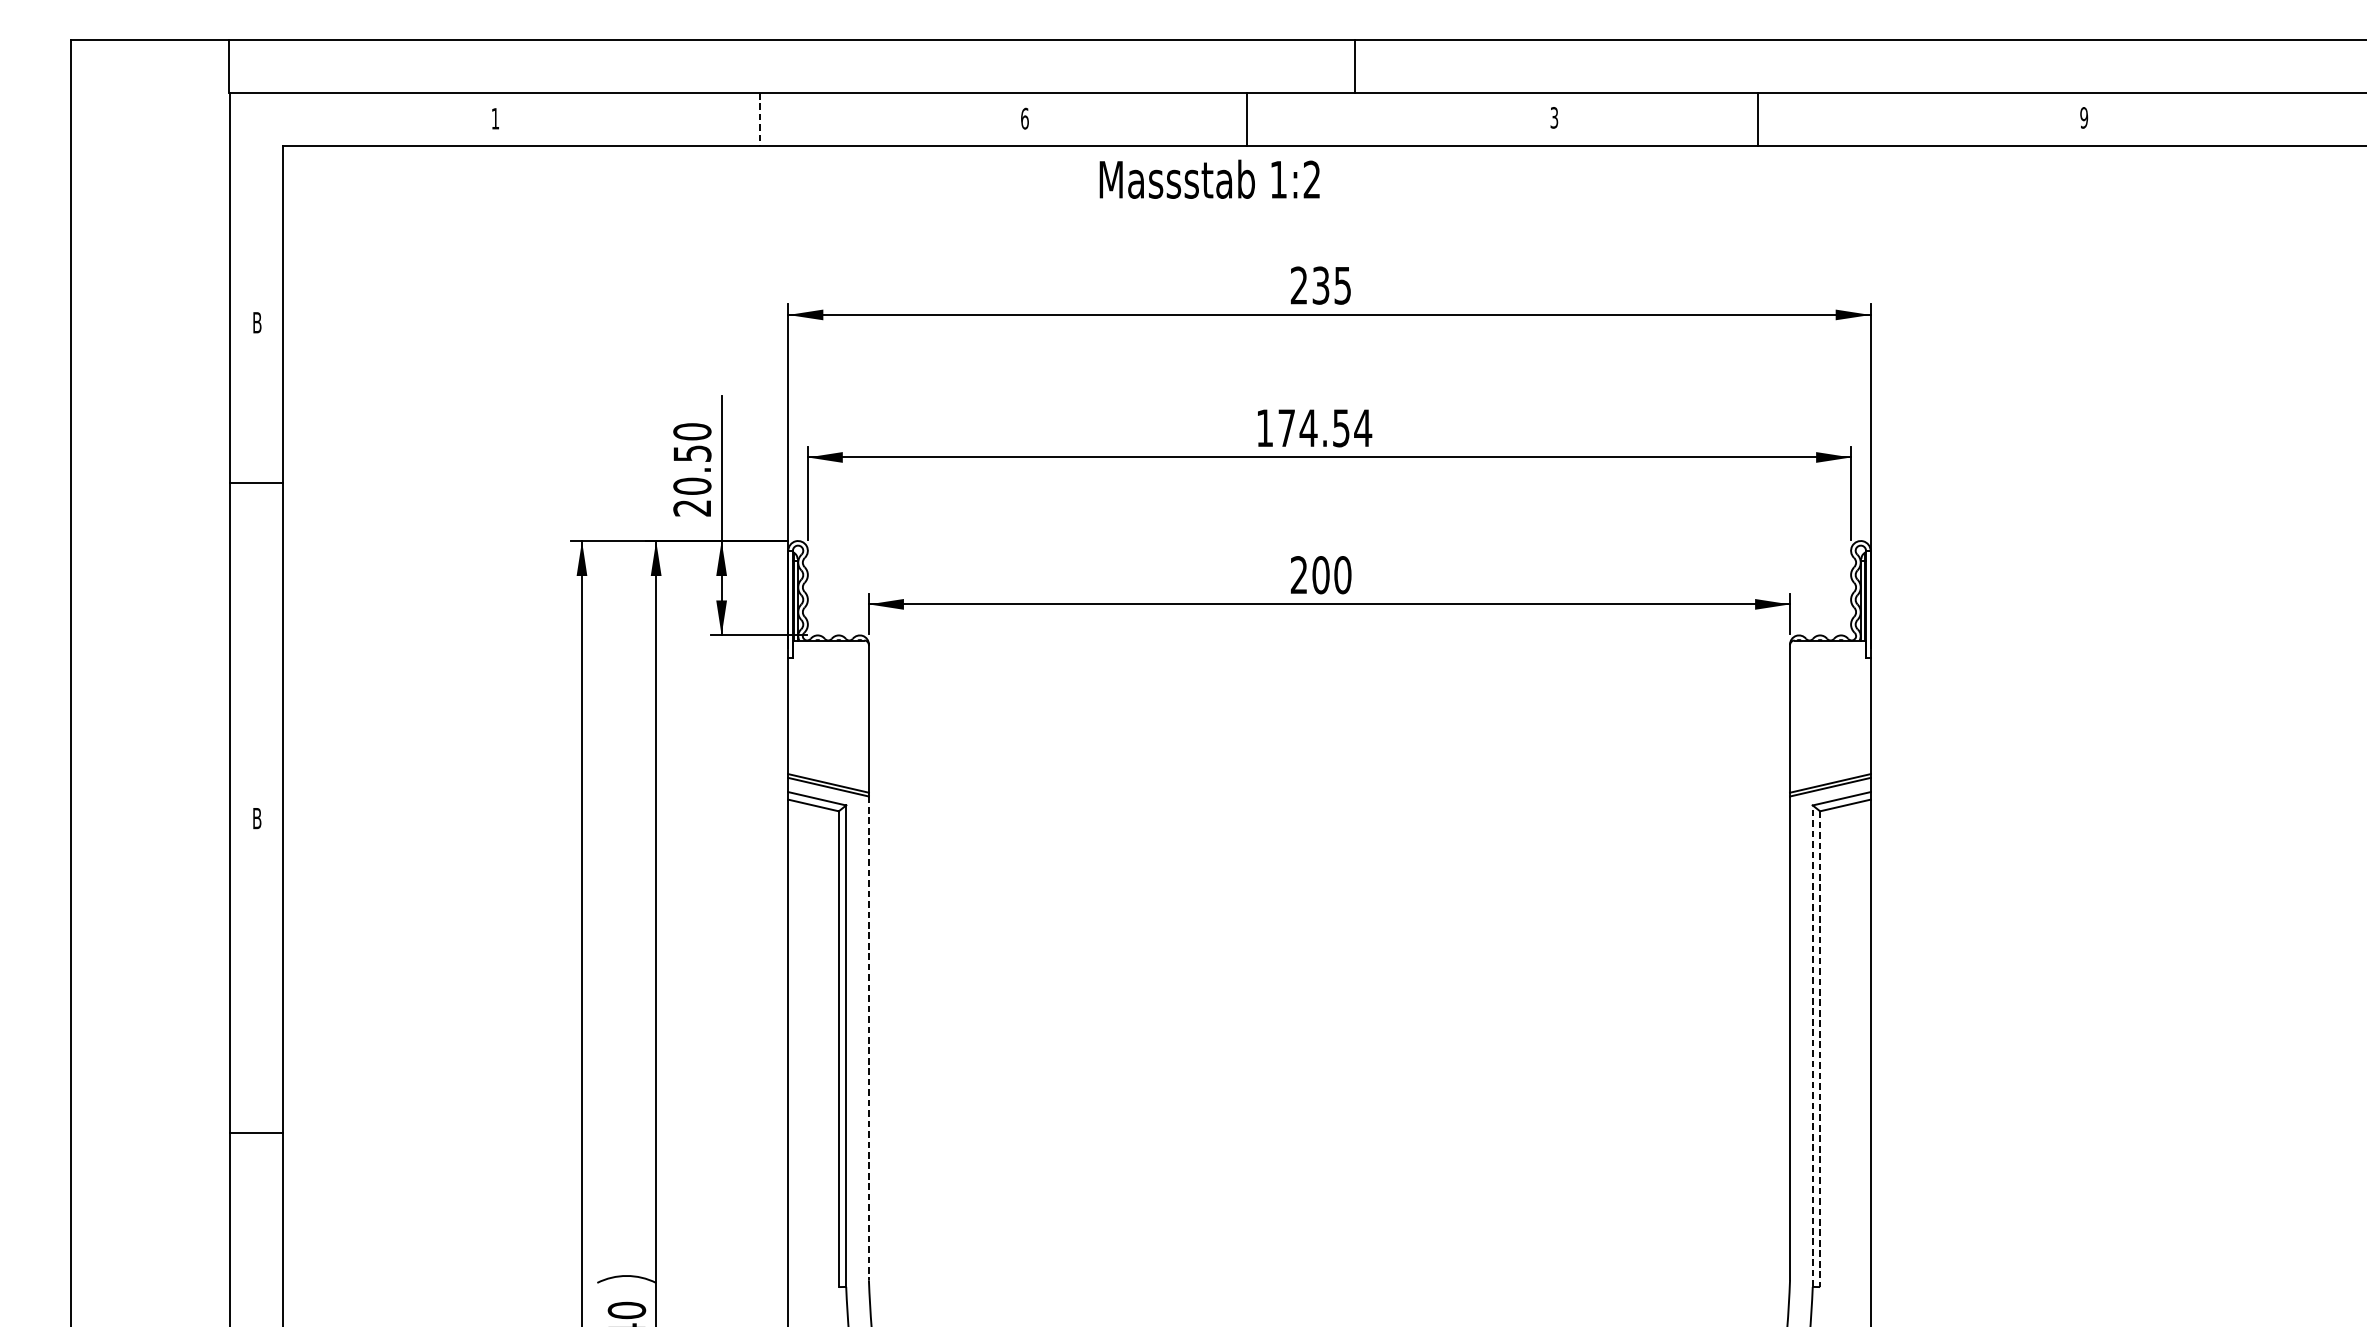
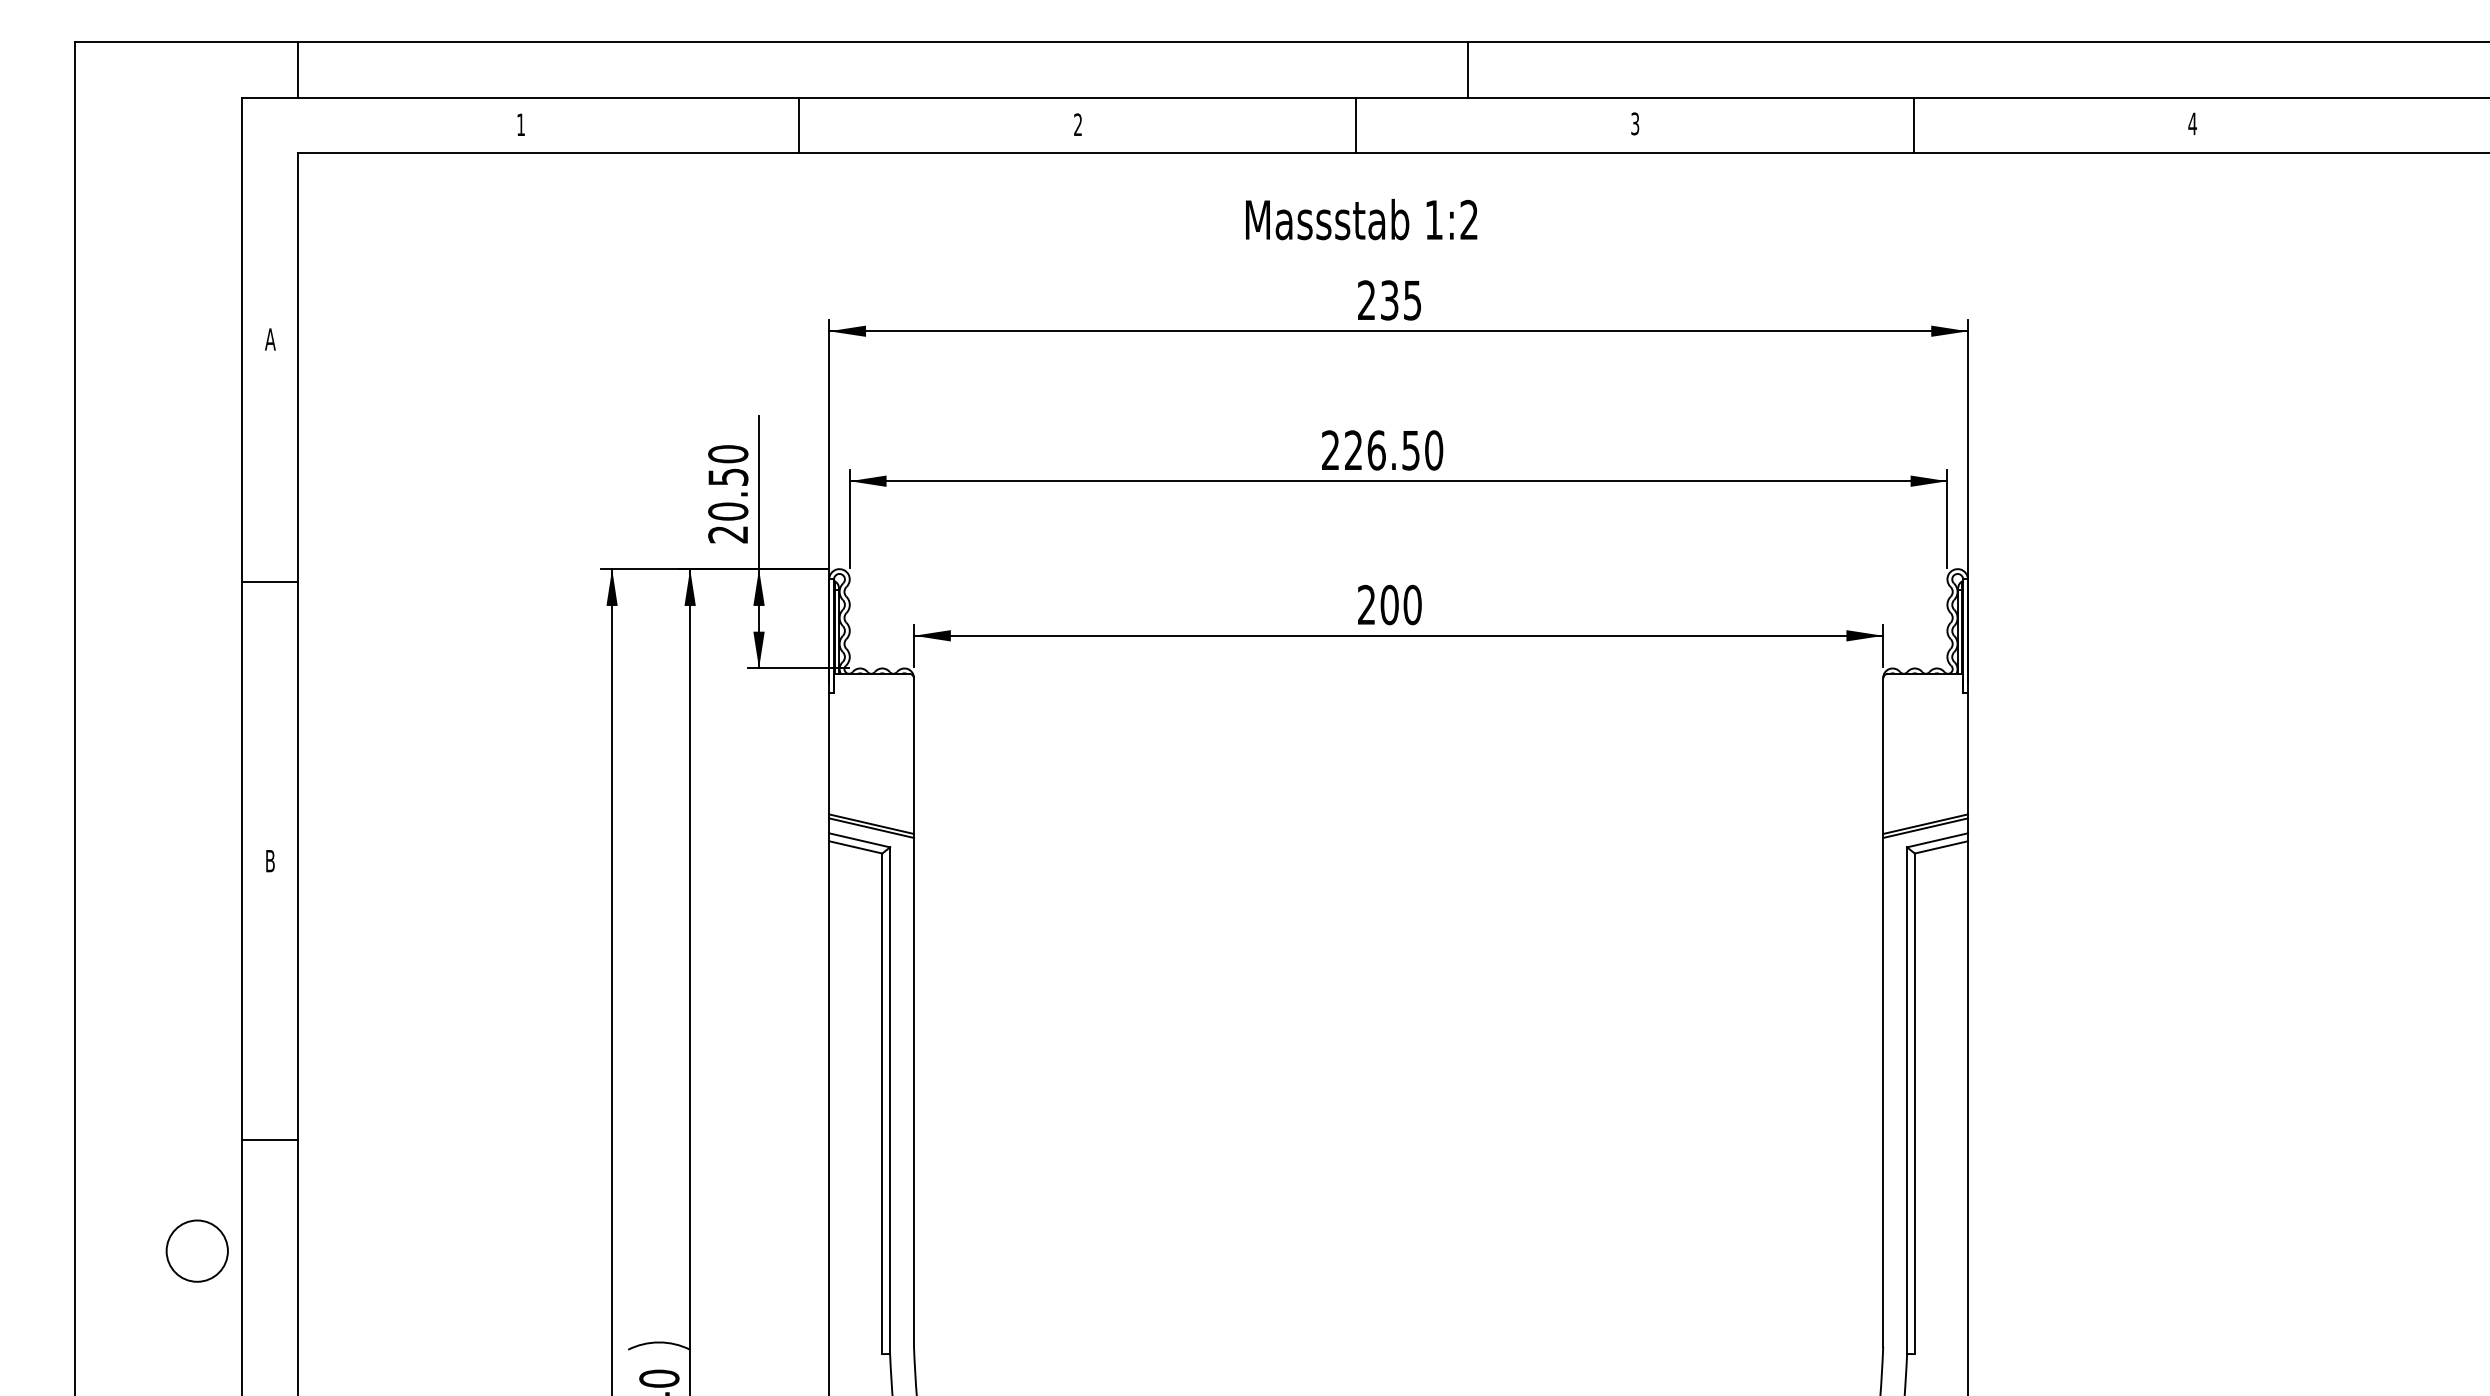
line: (228, 66) -> (297, 69), moved
line: (1355, 66) -> (1467, 69), moved
text: (2084, 117) -> (2192, 123), 9 -> 4
text: (1025, 118) -> (1078, 124), 6 -> 2
line: (760, 119) -> (799, 125), dashed -> solid
line: (1246, 119) -> (1356, 125), moved
line: (1758, 119) -> (1913, 125), moved
text: (1209, 179) -> (1361, 219), moved
text: (257, 322) -> (270, 339), B -> A
text: (1314, 428) -> (1382, 450), 174.54 -> 226.50
line: (256, 483) -> (269, 582), moved
line: (869, 1038) -> (914, 1092), dashed -> solid
line: (1813, 1046) -> (1907, 1100), dashed -> solid
line: (1819, 1049) -> (1914, 1104), dashed -> solid
line: (256, 1132) -> (269, 1139), moved
circle: (187, 1188) -> (196, 1250), added

